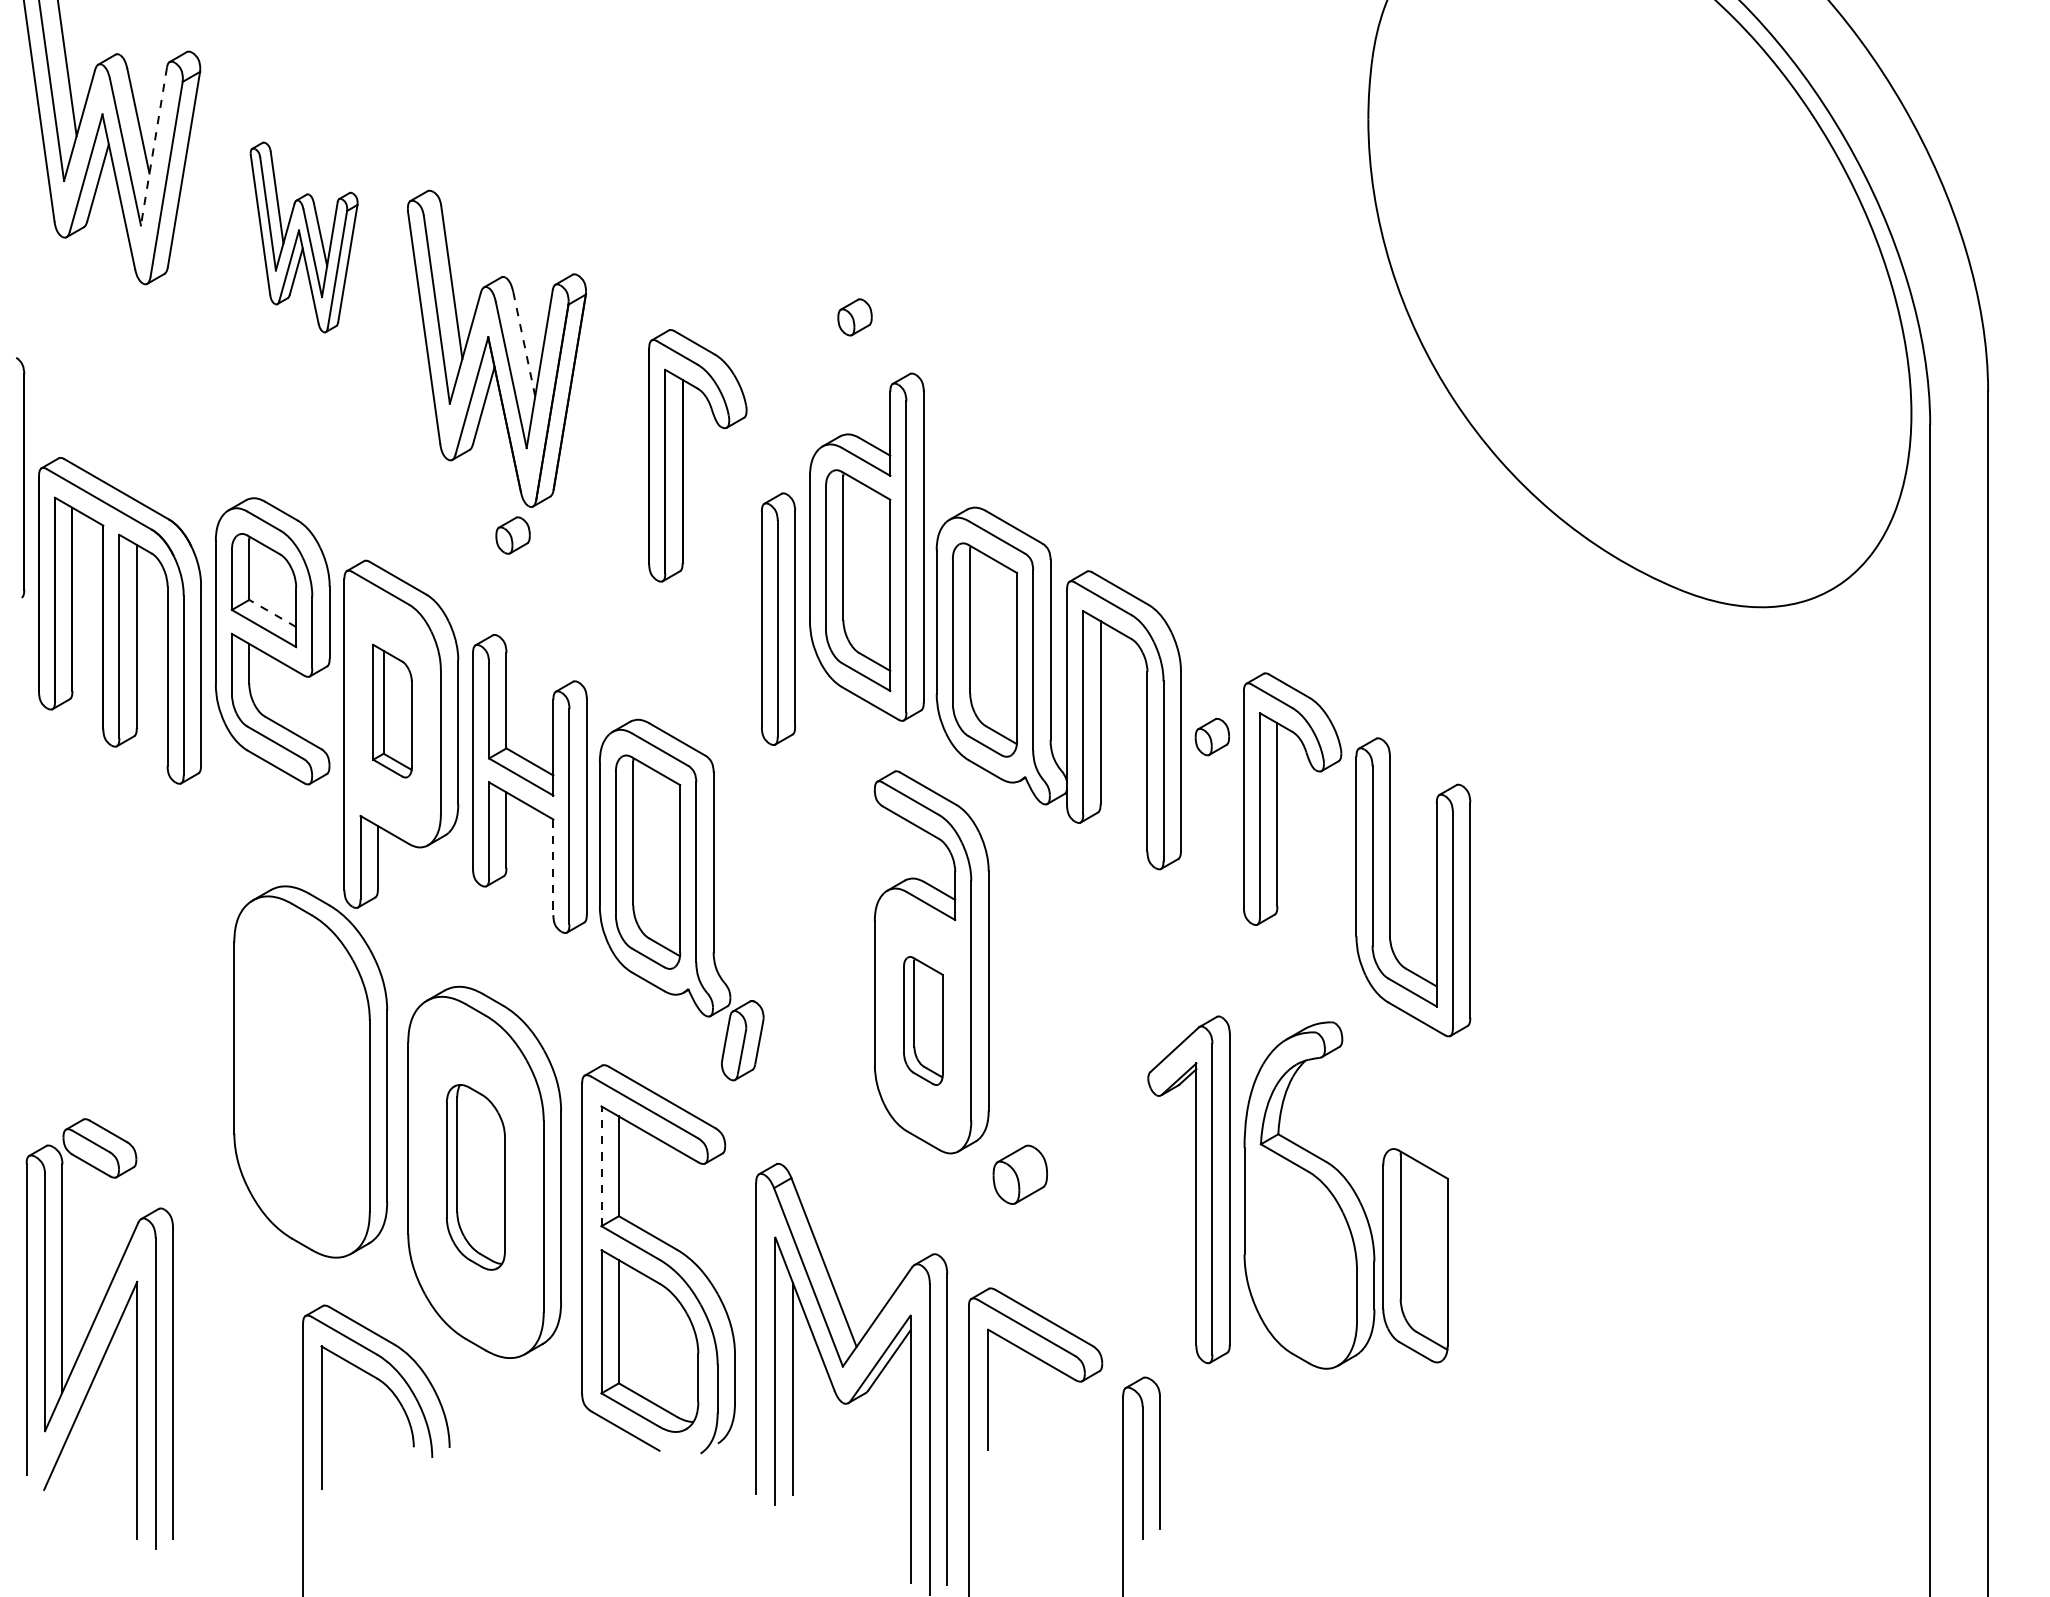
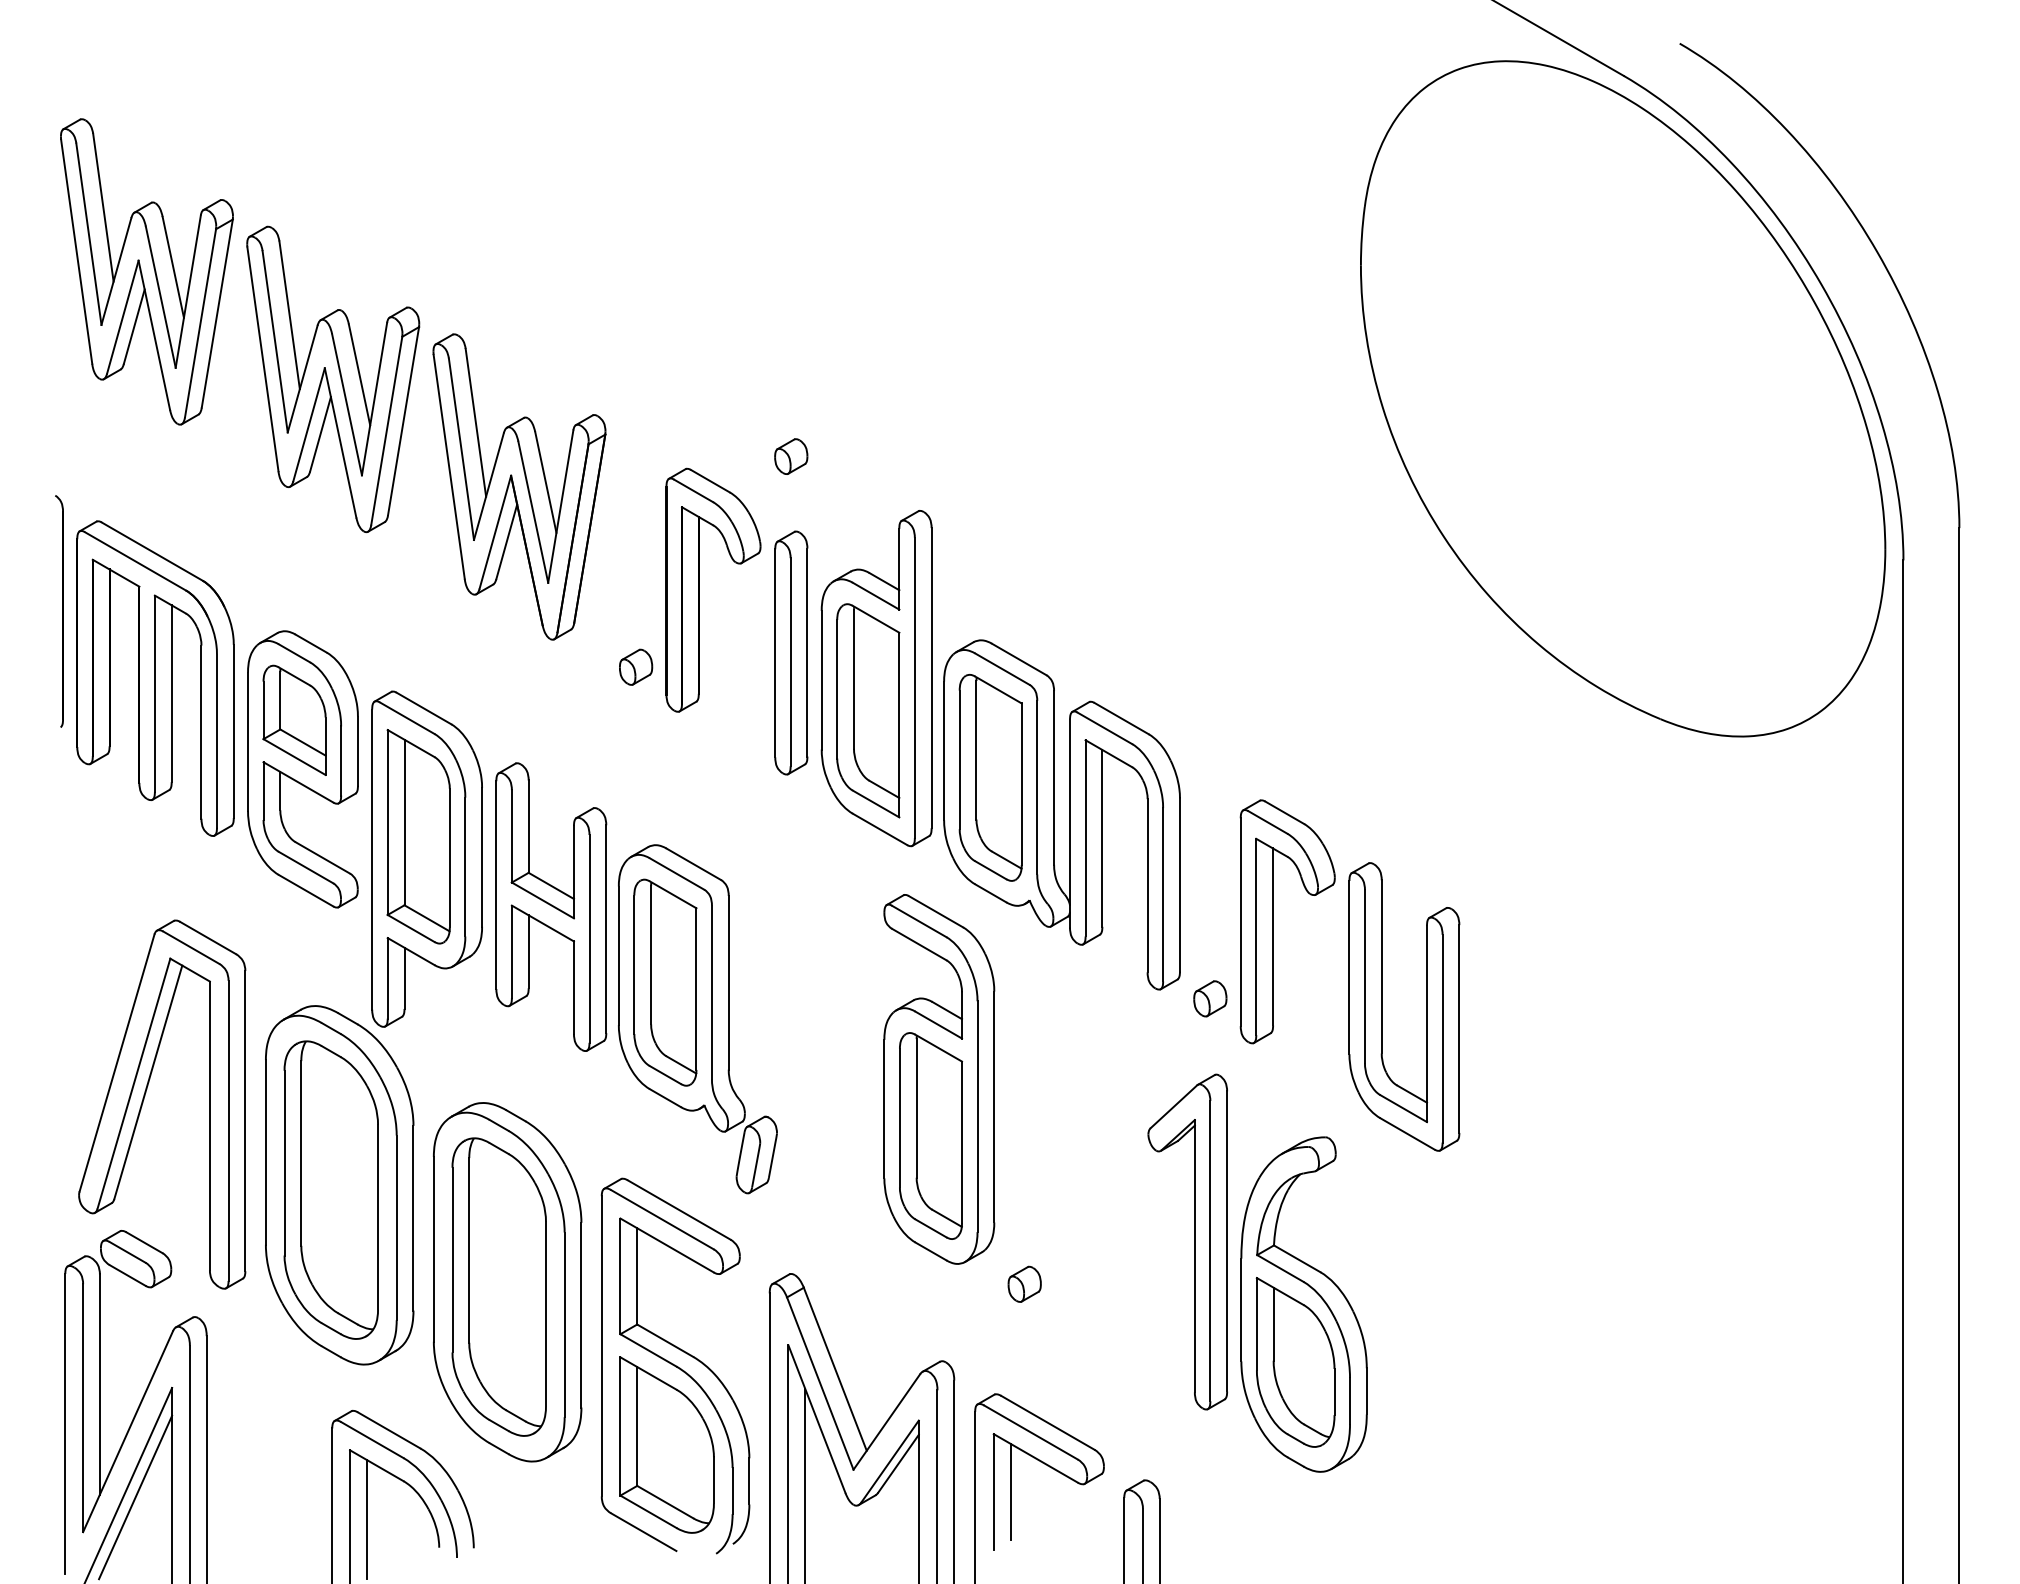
line: (154, 147) -> (188, 292), dashed -> solid
part: (304, 237) -> (333, 379), size x1.67
part: (855, 317) -> (791, 456), moved
line: (523, 344) -> (545, 482), dashed -> solid
part: (513, 534) -> (636, 666), moved
line: (272, 613) -> (302, 742), dashed -> solid
part: (778, 618) -> (791, 652), moved
part: (120, 620) -> (155, 678), moved
part: (392, 710) -> (418, 836), size x1.67
part: (1212, 736) -> (1210, 998), moved
line: (552, 868) -> (573, 988), dashed -> solid
part: (108, 983) -> (144, 1099), added
part: (923, 1020) -> (931, 1135), size x1.67
part: (301, 1076) -> (330, 1189), added
line: (601, 1166) -> (620, 1276), dashed -> solid
part: (1019, 1173) -> (1024, 1283), size x0.62
part: (475, 1176) -> (498, 1286), size x1.67
part: (1196, 1189) -> (1194, 1241), moved
part: (1300, 1255) -> (1295, 1362), added
part: (1415, 1255) -> (1406, 1362), removed
line: (1005, 1389) -> (1010, 1491), added
line: (99, 1395) -> (135, 1497), added
line: (338, 1417) -> (366, 1518), added

